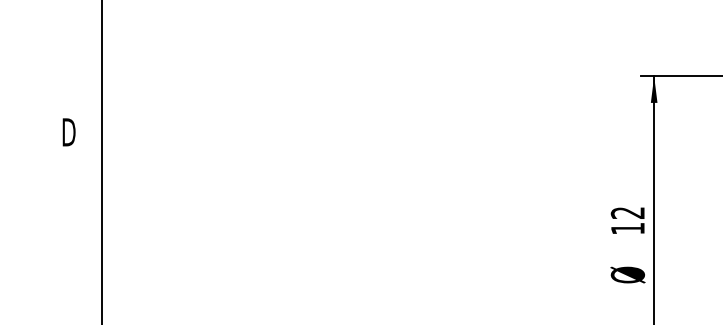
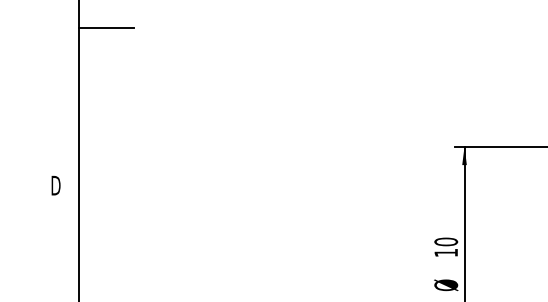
text: (628, 212) -> (446, 241), 12 -> 10

